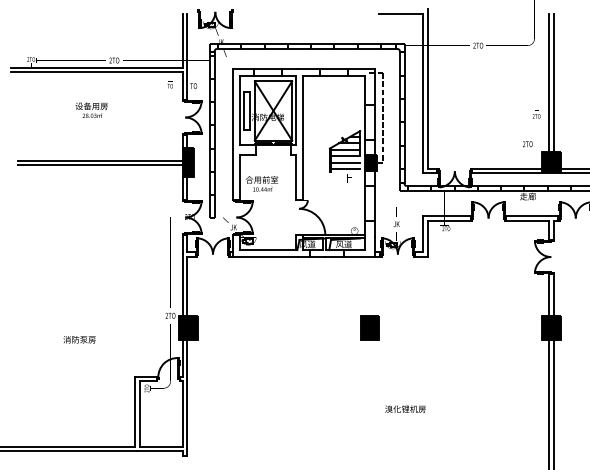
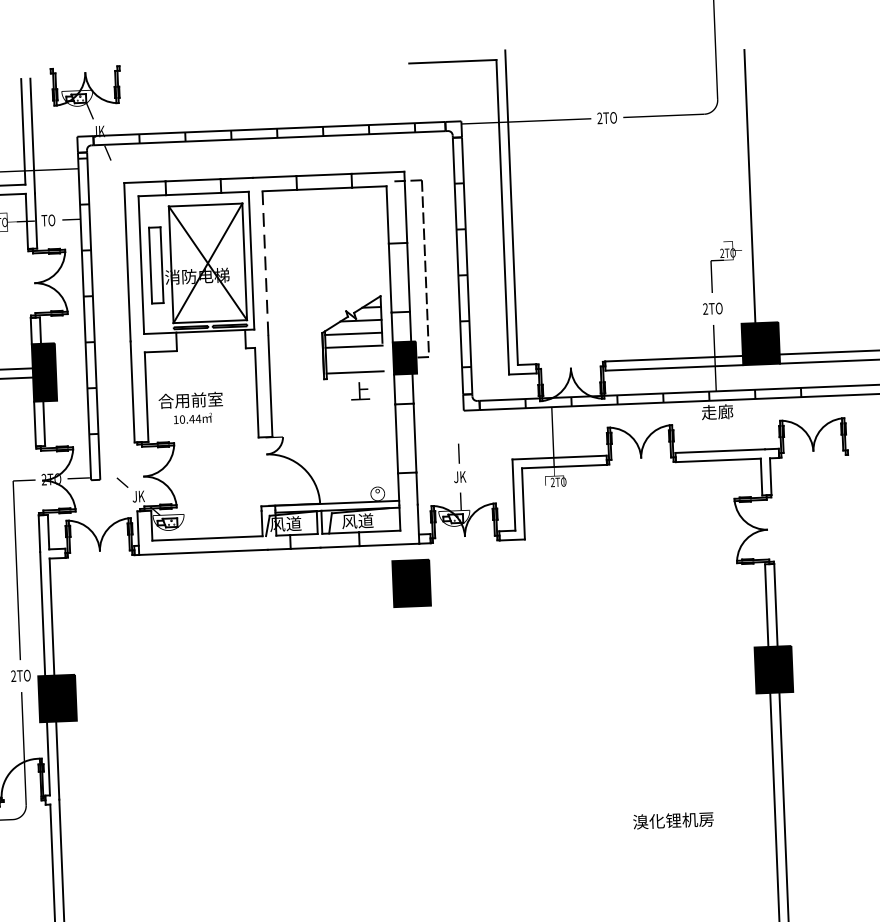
line: (553, 83) -> (758, 186), removed
line: (302, 112) -> (265, 263), solid -> dashed
line: (345, 162) -> (354, 359), removed
part: (369, 327) -> (410, 582), moved
text: (405, 408) -> (673, 819), moved

